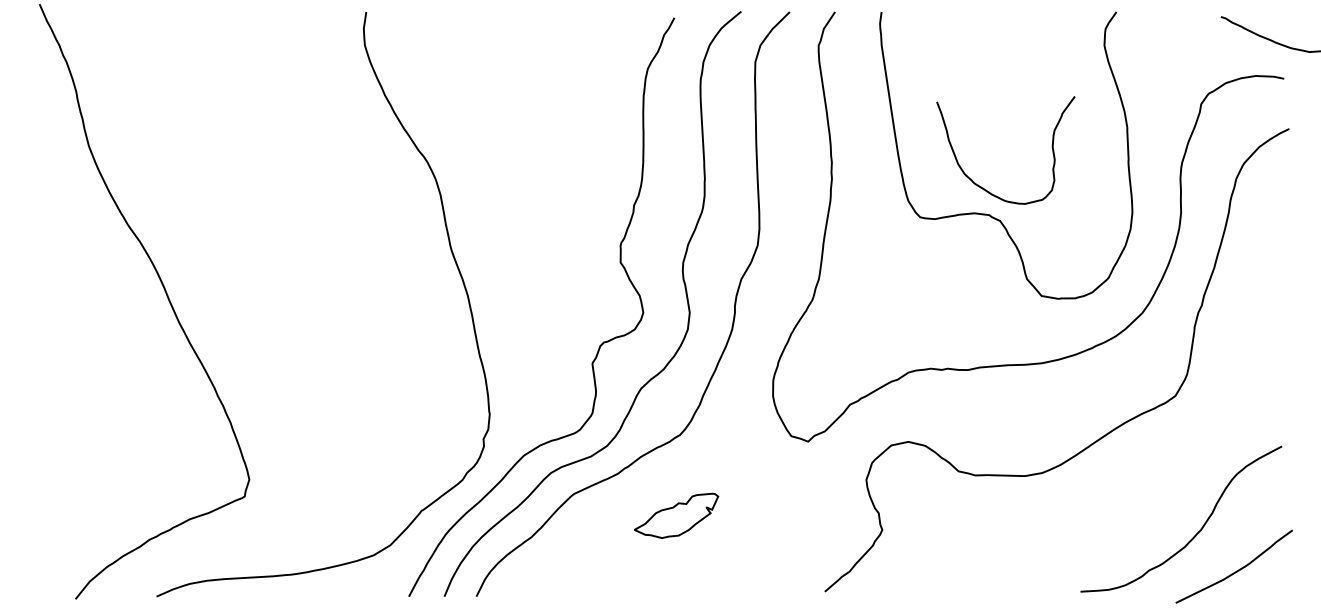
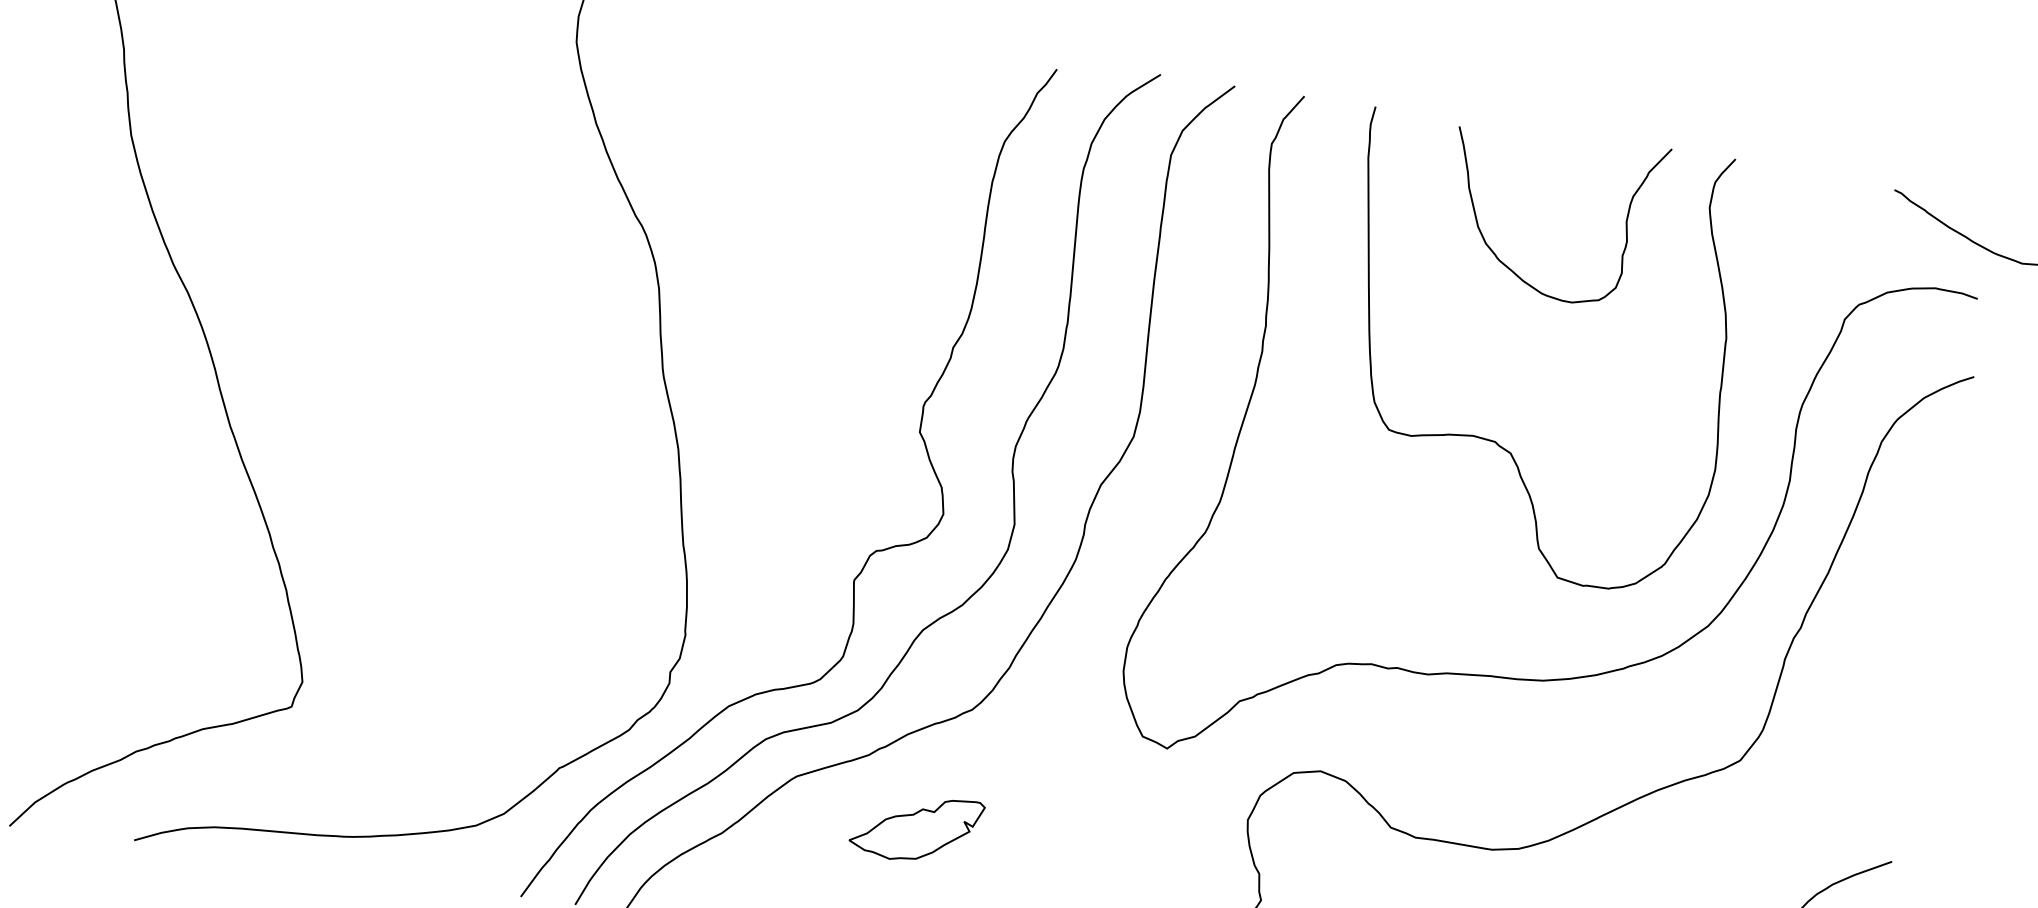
curve: (983, 187) -> (1511, 268), moved
part: (676, 515) -> (916, 827), moved

